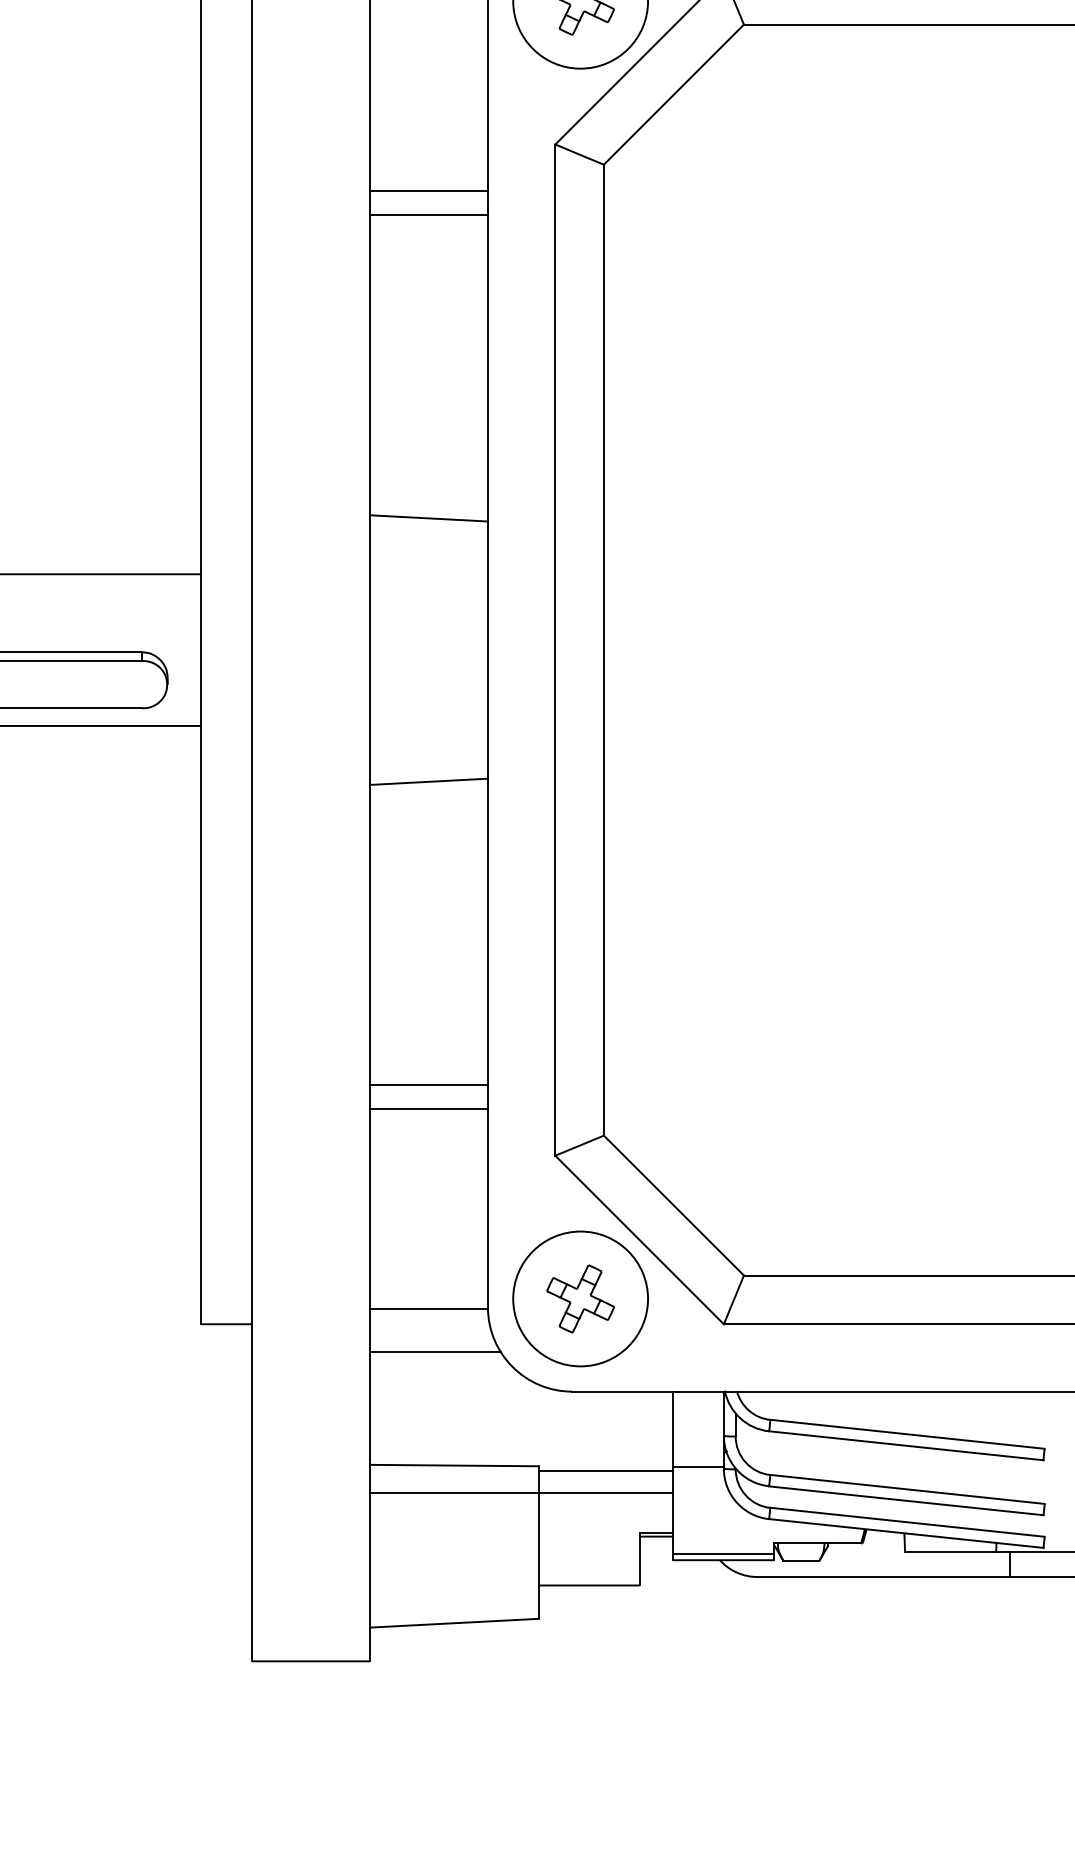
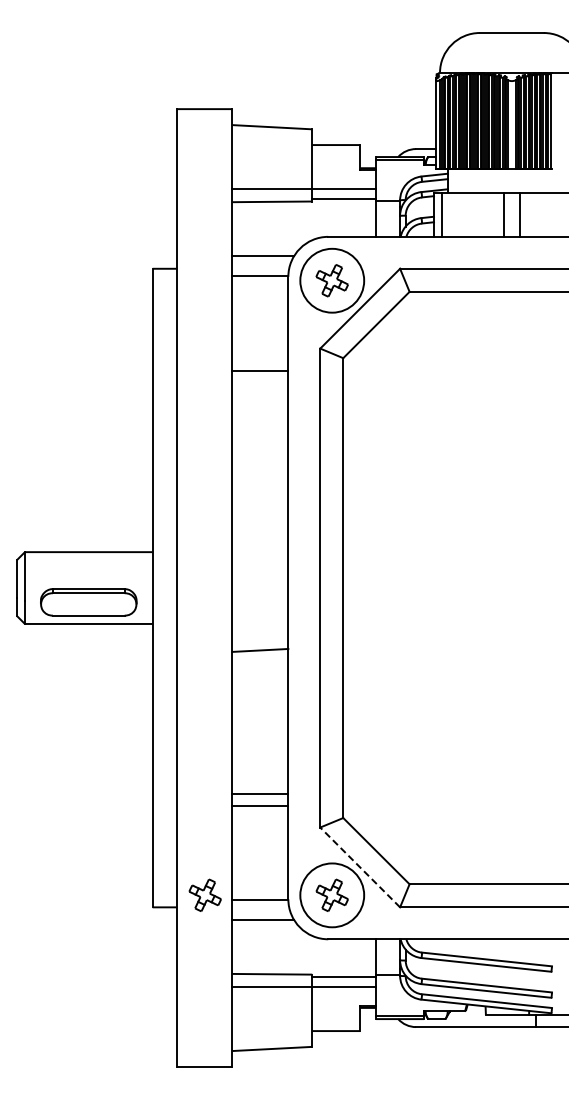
line: (429, 213) -> (260, 381), removed
line: (429, 517) -> (260, 525), removed
line: (638, 1240) -> (359, 867), solid -> dashed
part: (310, 1297) -> (204, 894), added

